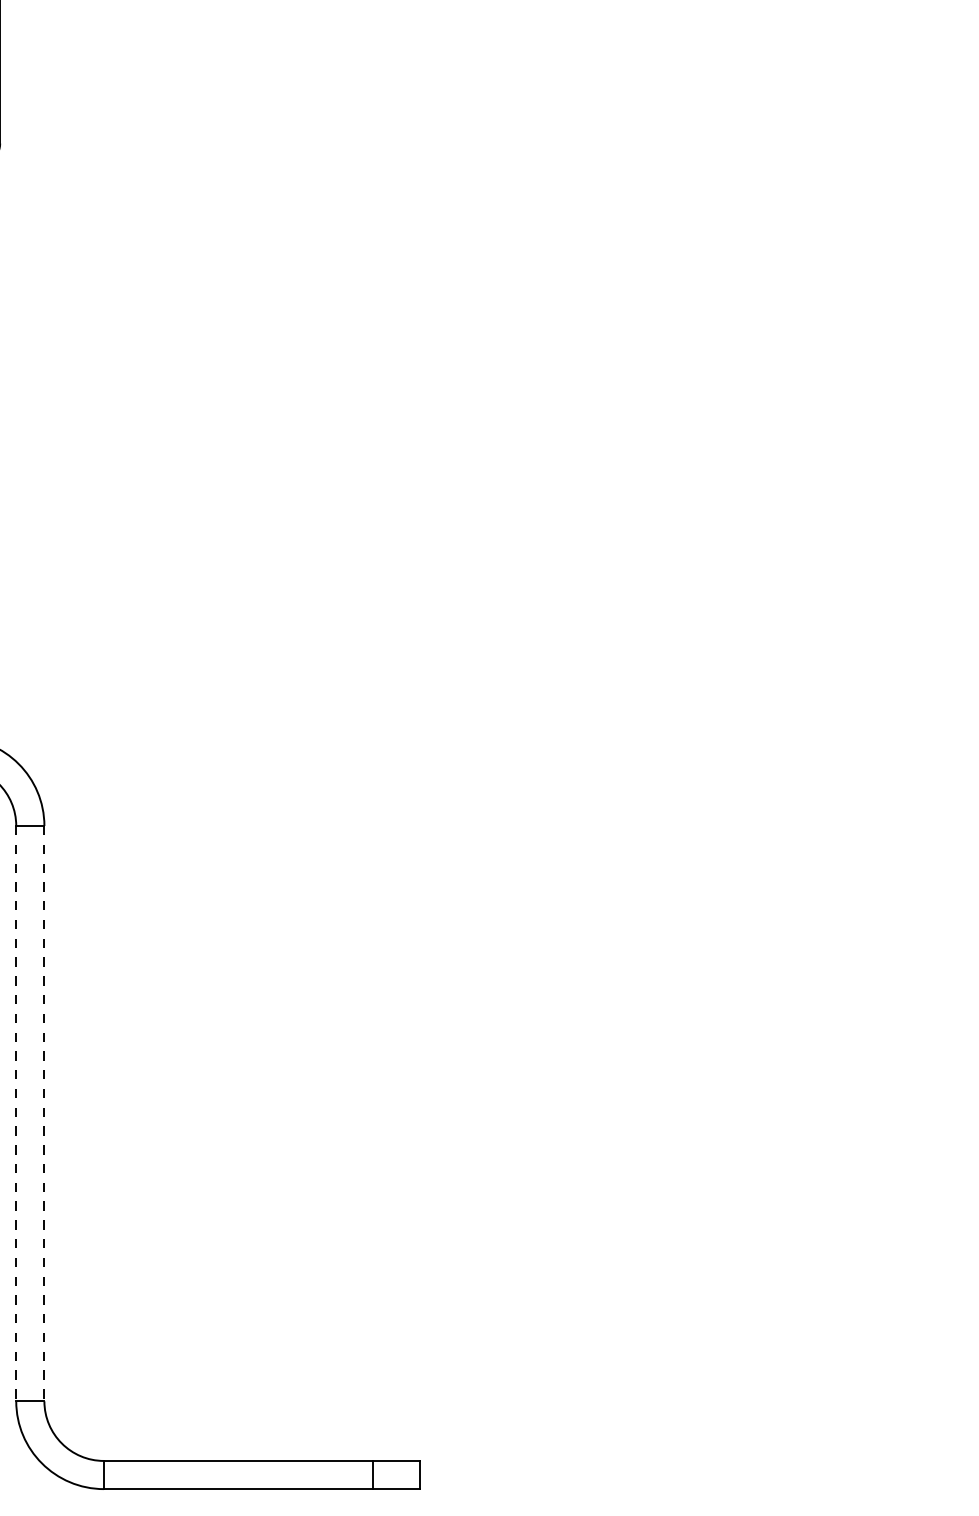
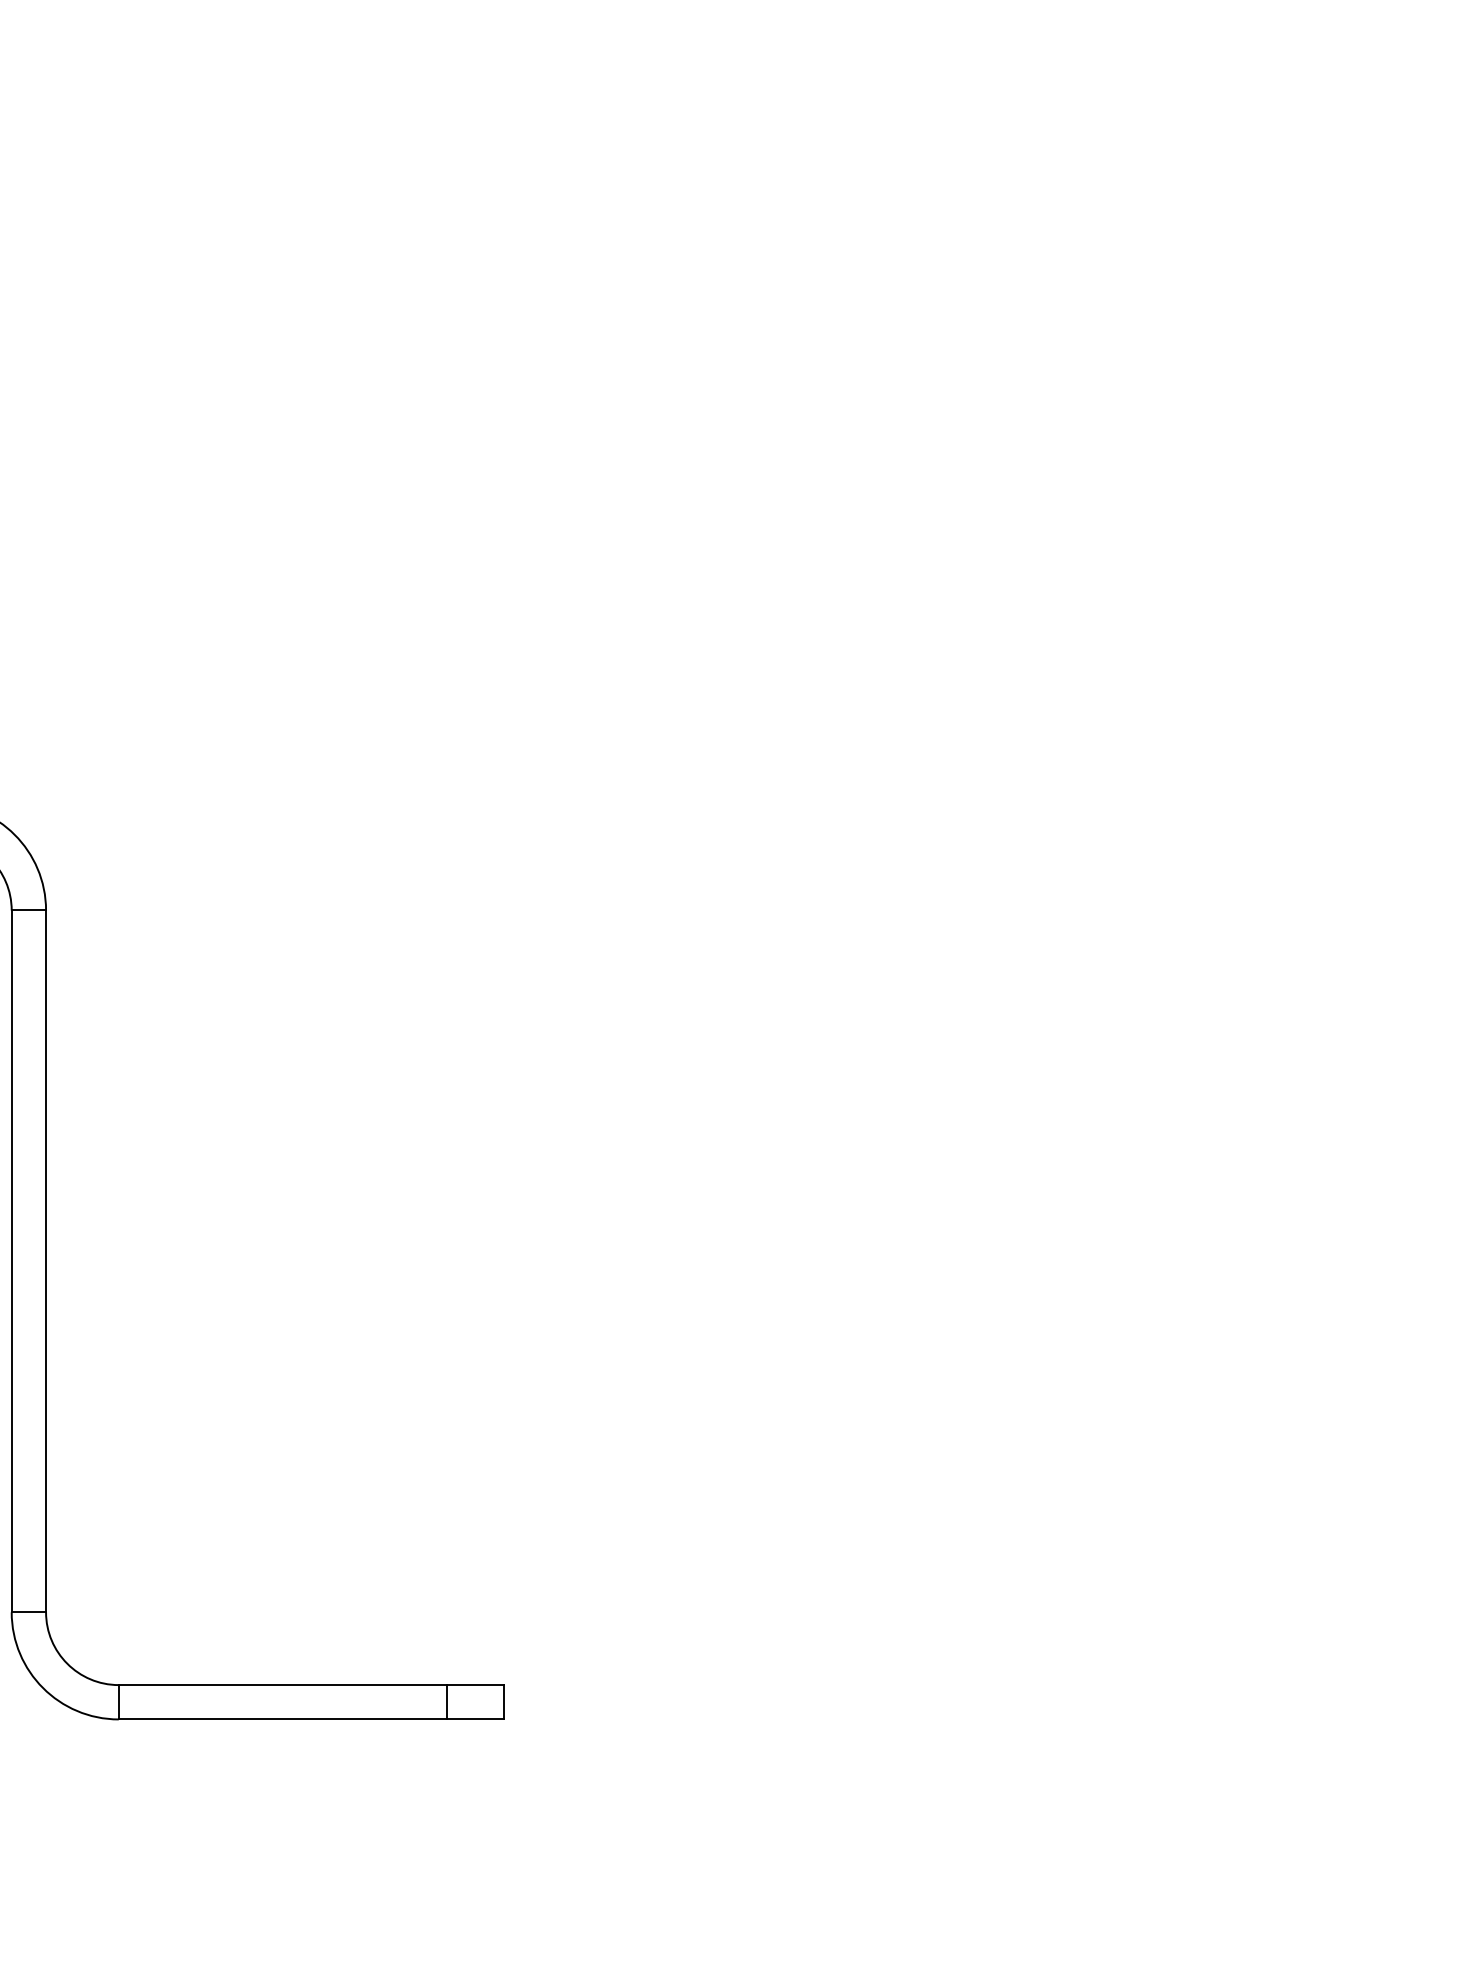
line: (16, 1113) -> (11, 1261), dashed -> solid
line: (44, 1113) -> (46, 1261), dashed -> solid

